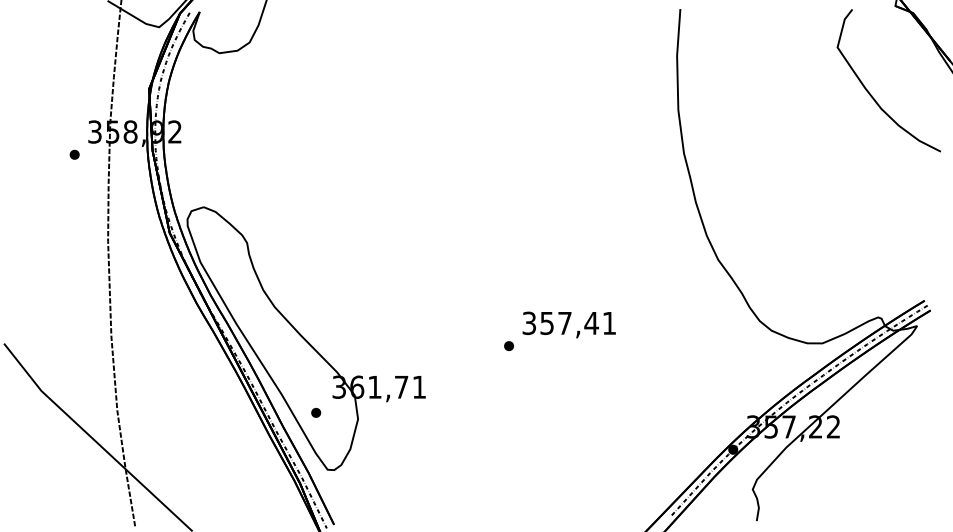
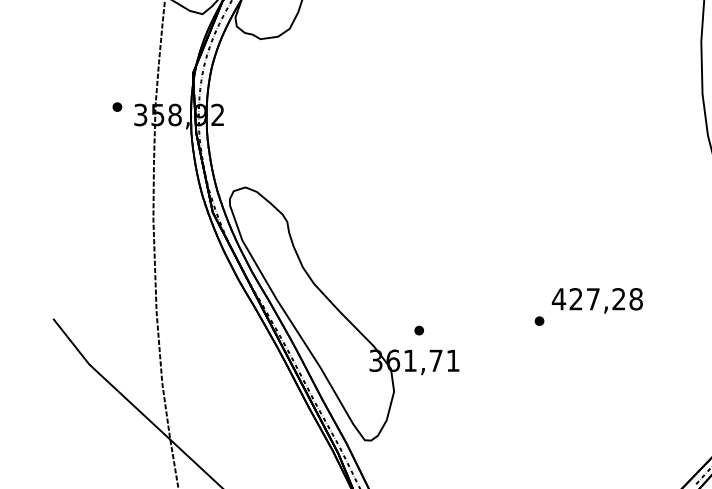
part: (74, 154) -> (117, 106), moved
text: (568, 323) -> (596, 299), 357,41 -> 427,28
part: (316, 412) -> (419, 330), moved

